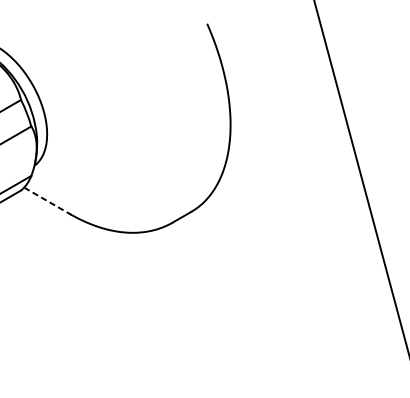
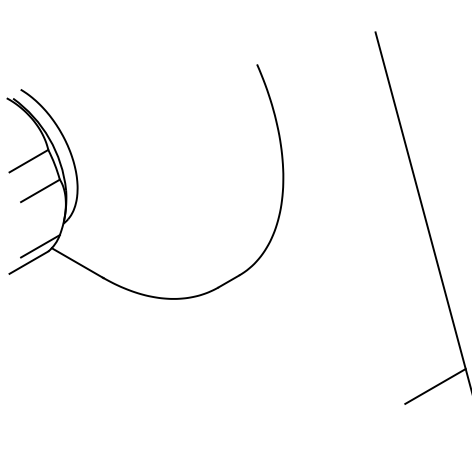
line: (47, 201) -> (77, 263), dashed -> solid
line: (366, 310) -> (435, 386), added

